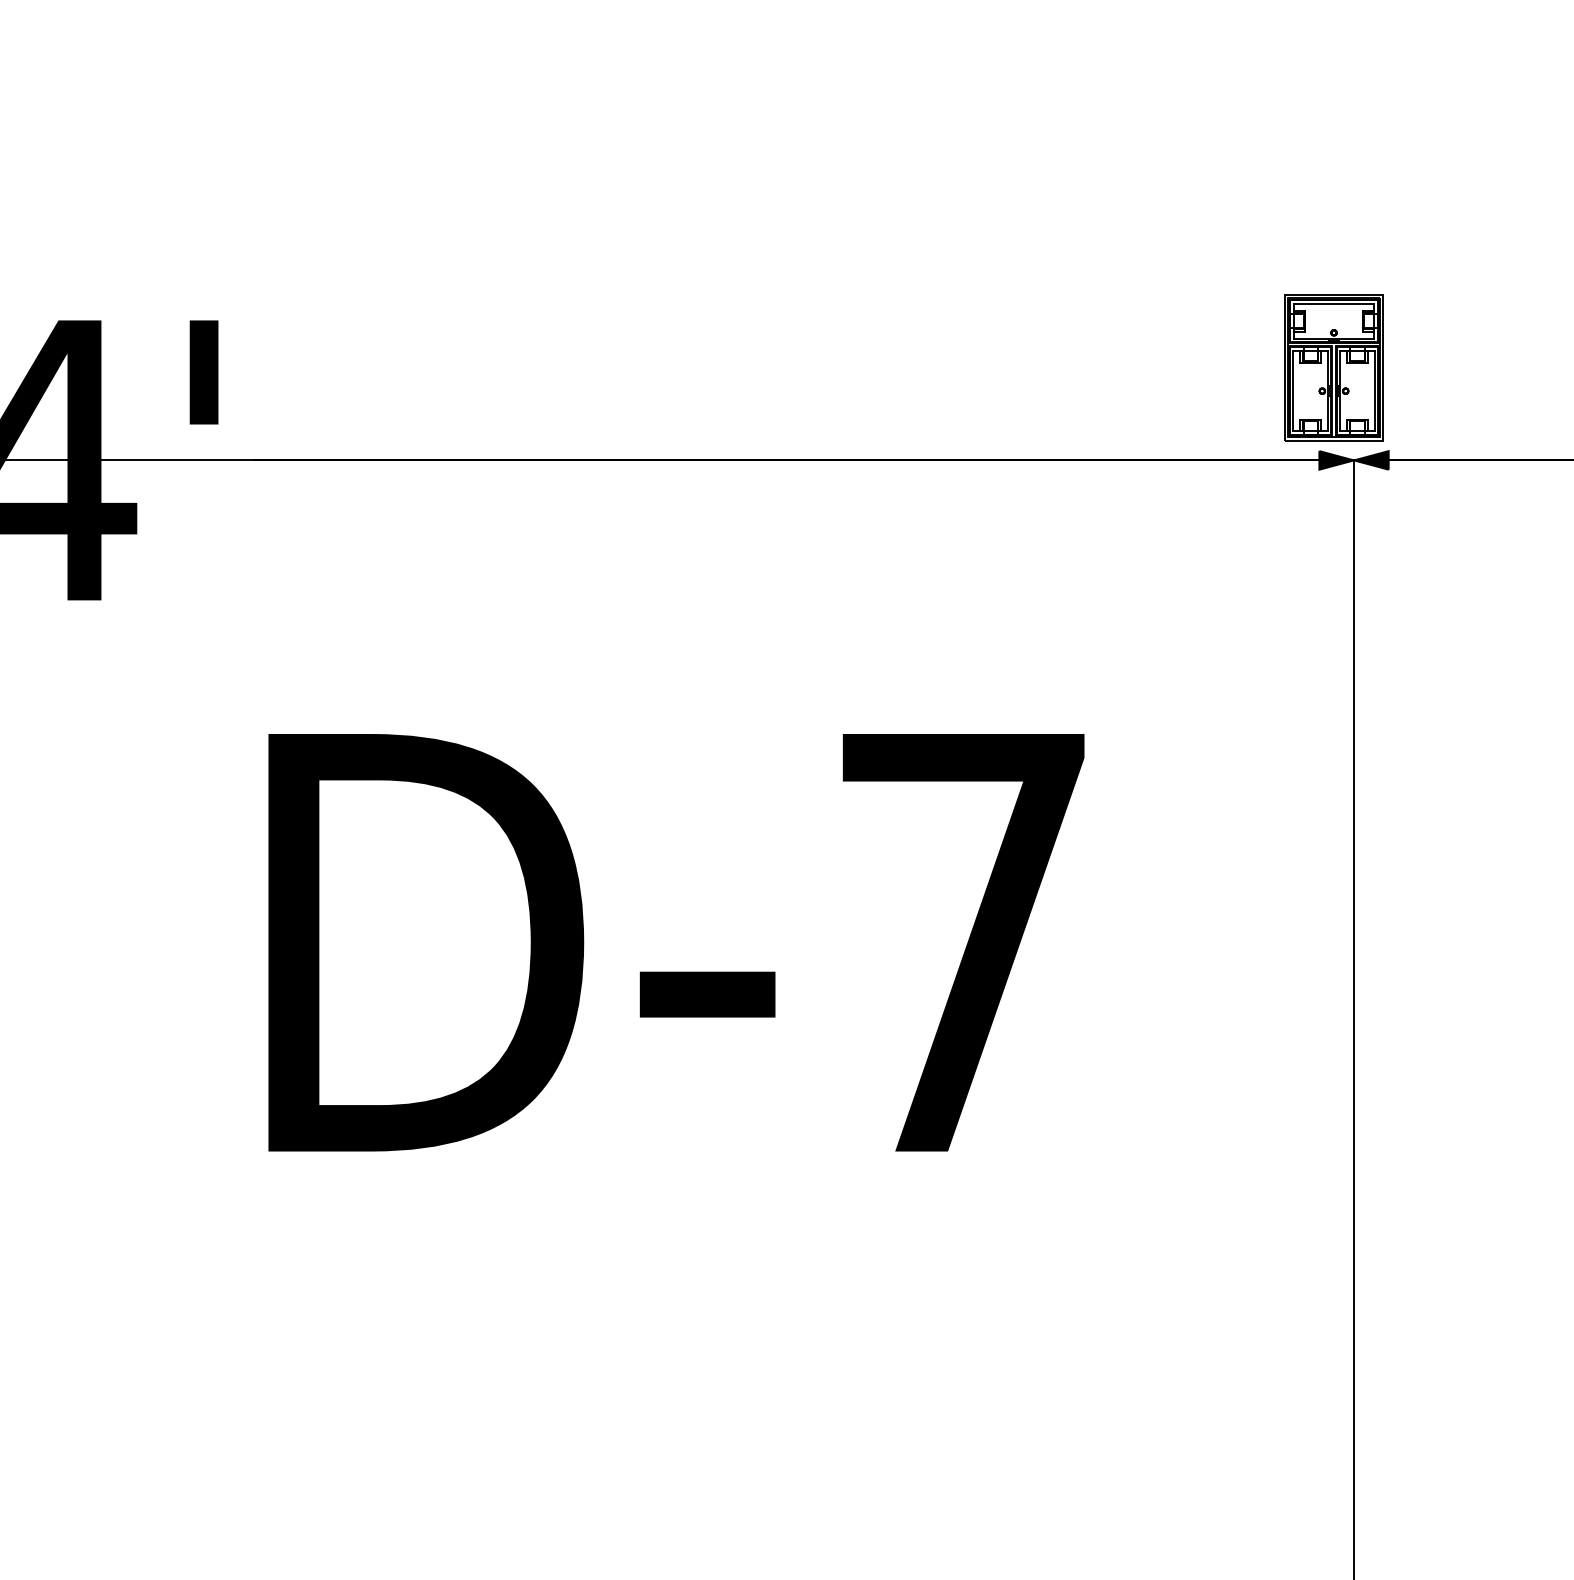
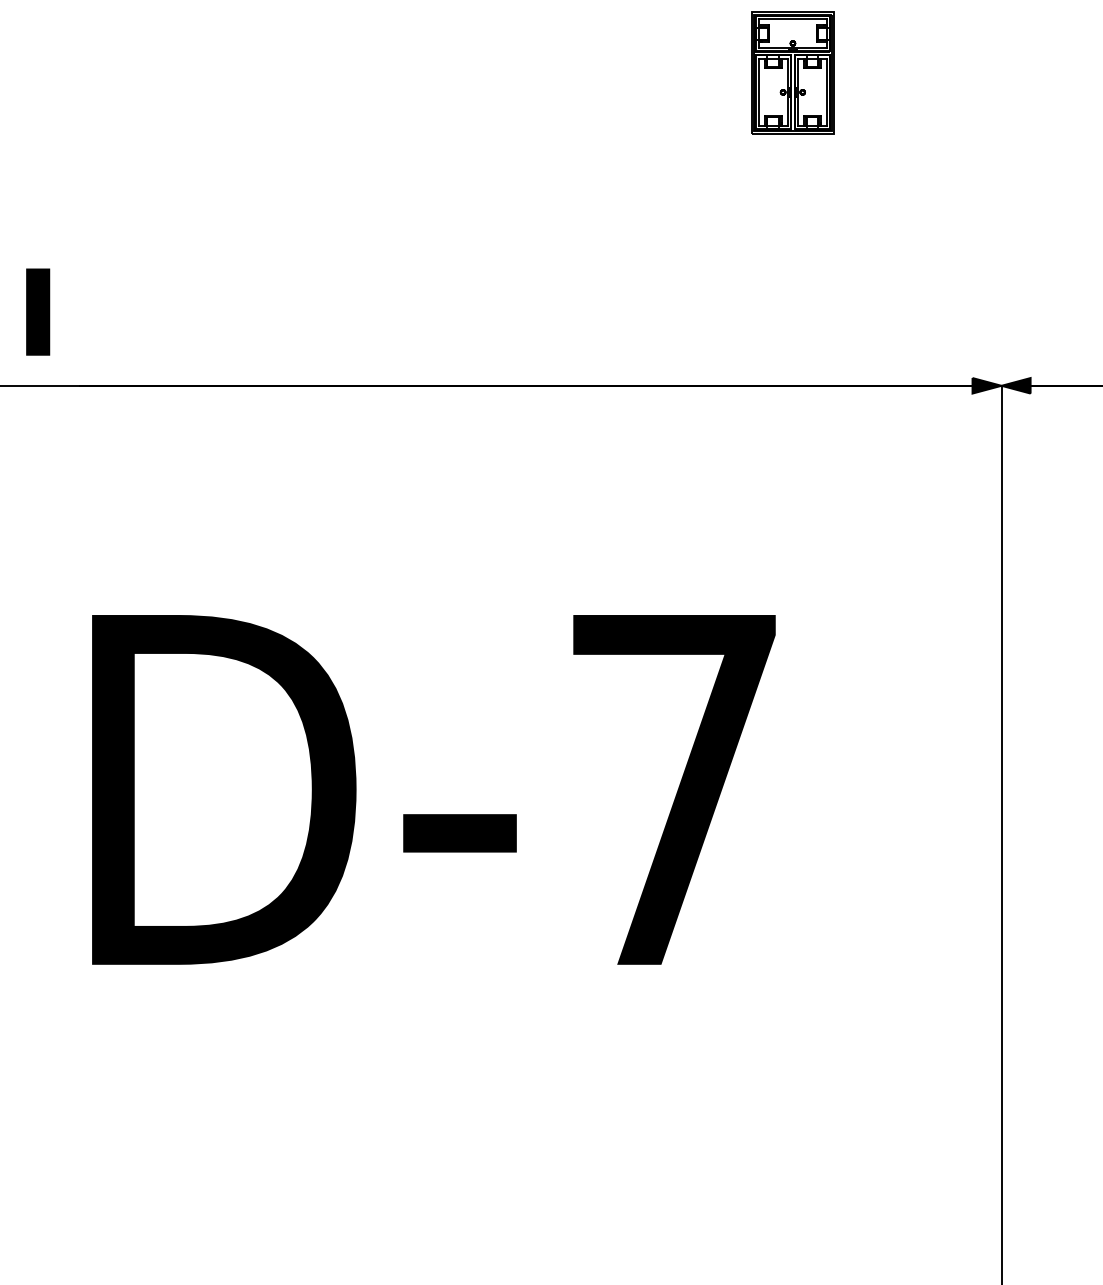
part: (1333, 367) -> (792, 72), moved

